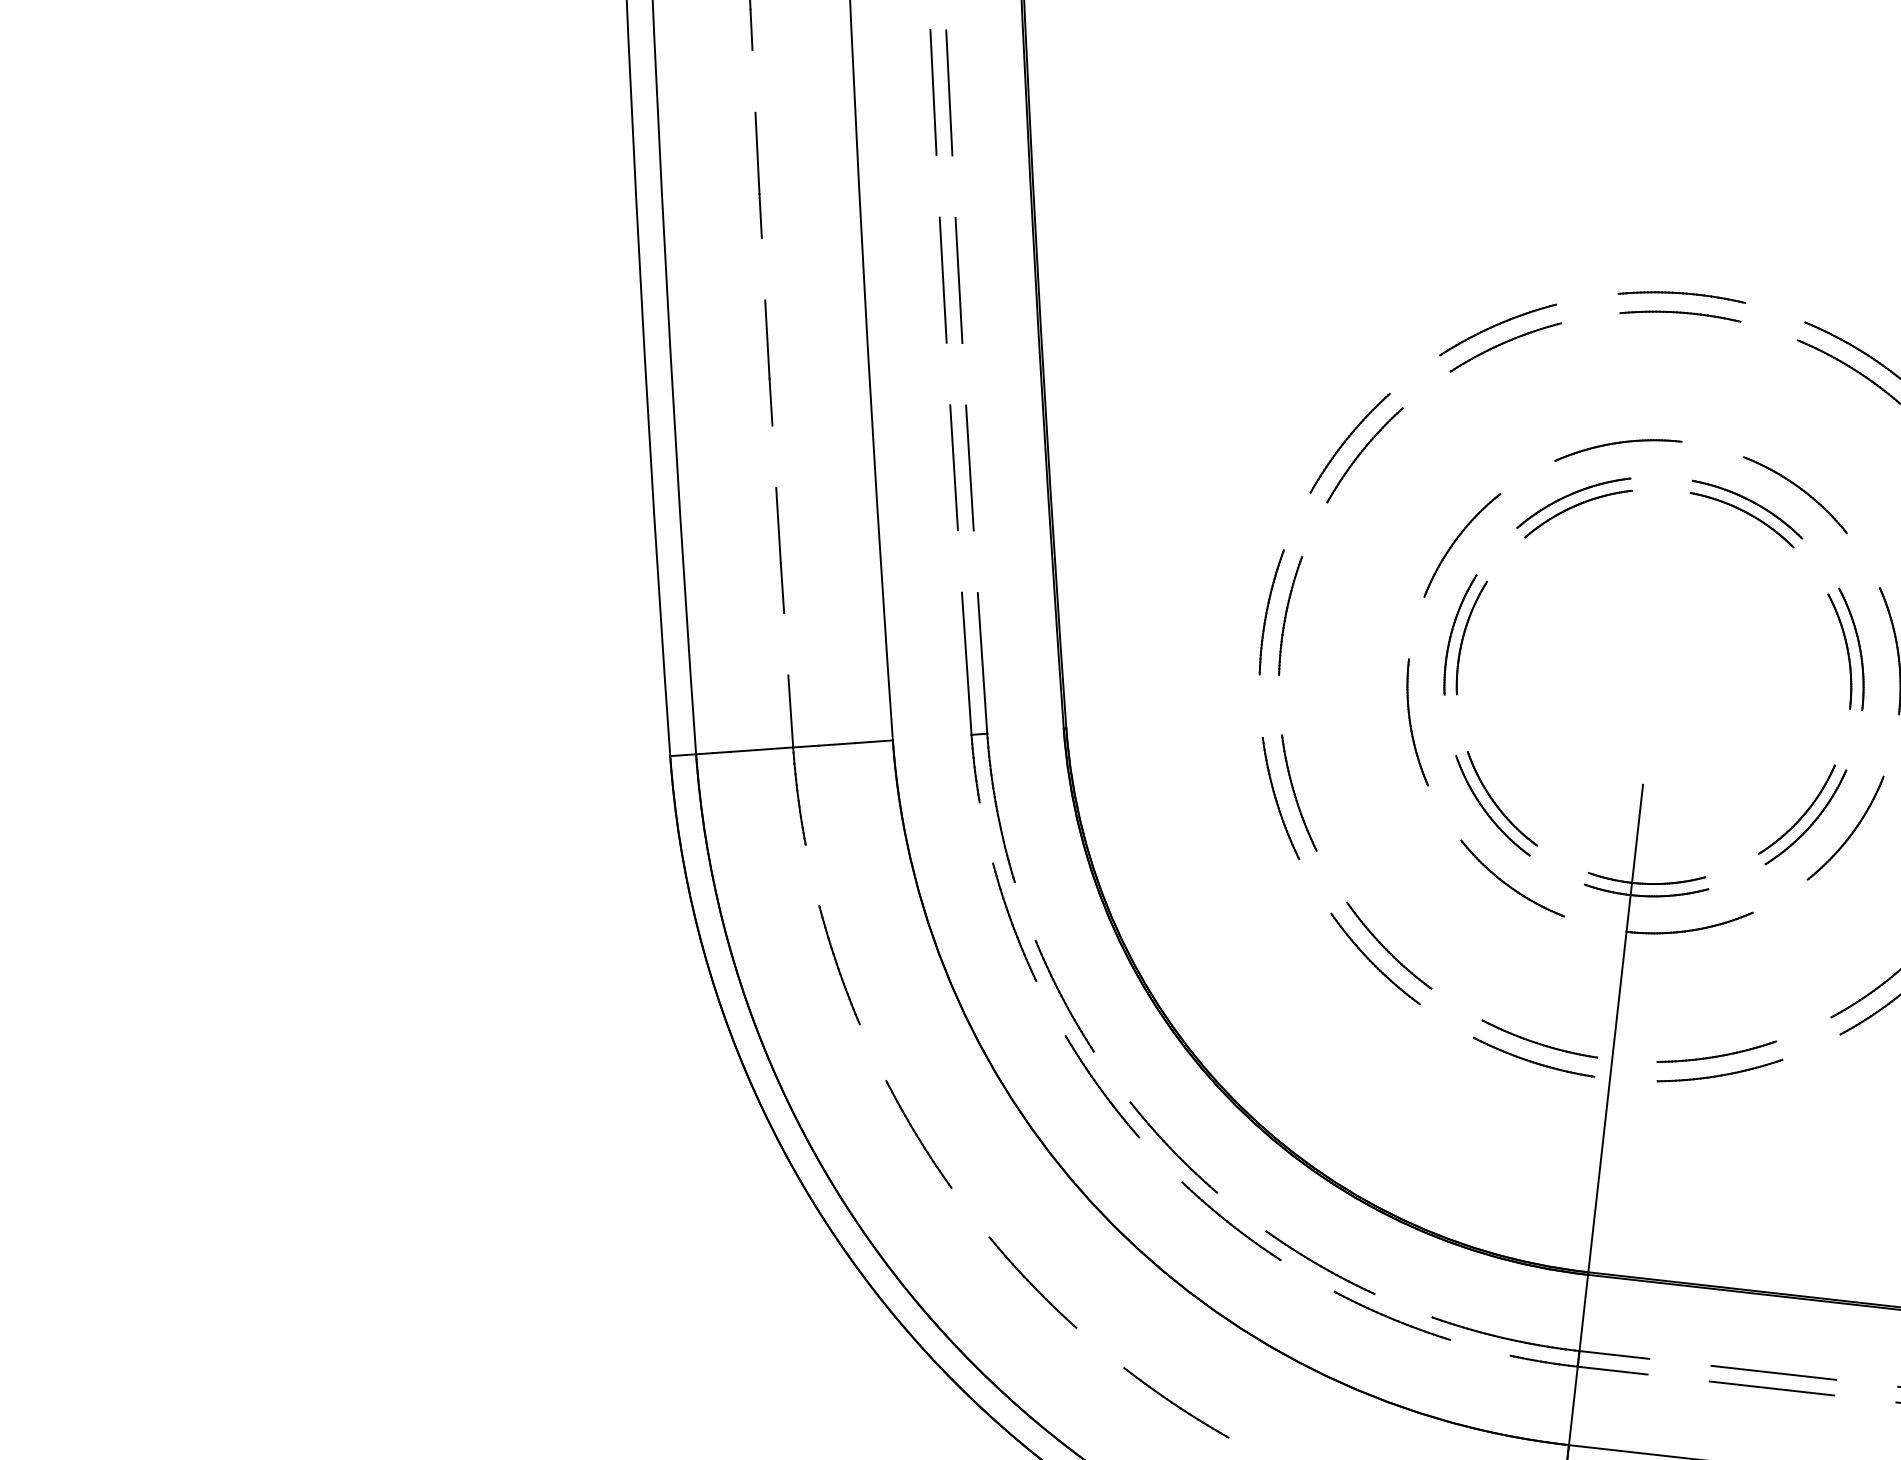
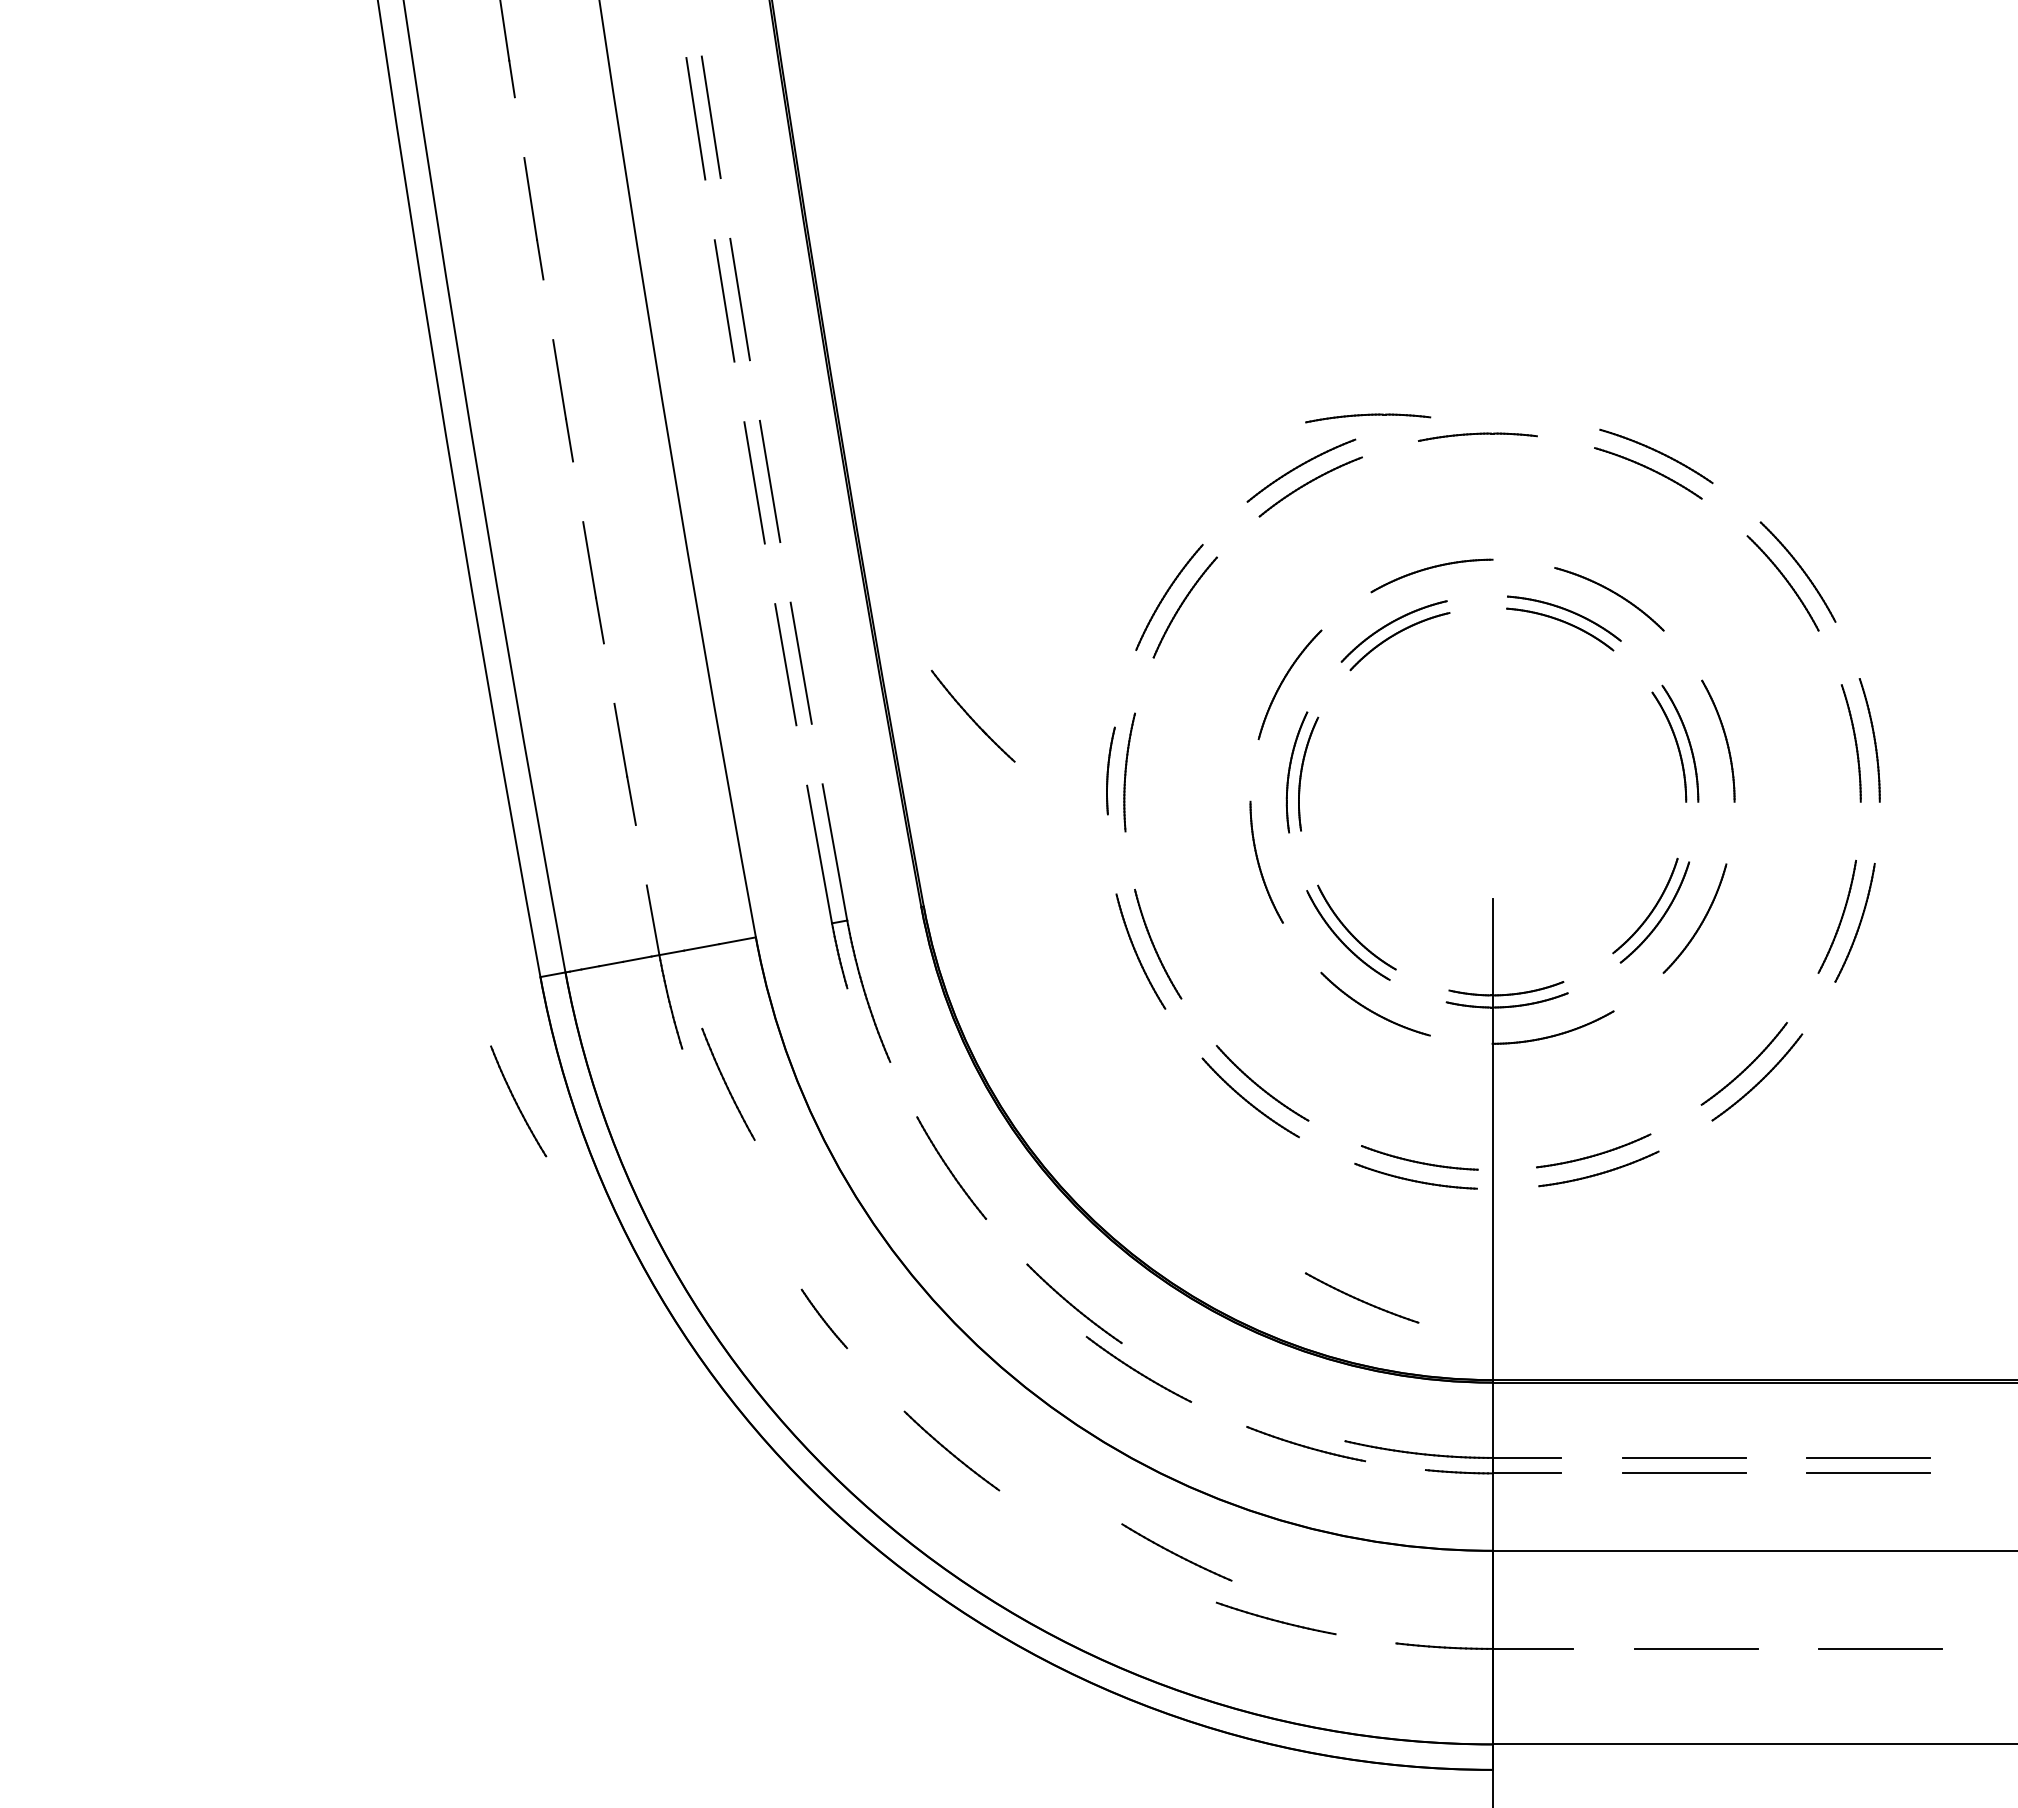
part: (1682, 297) -> (1368, 418), moved
part: (1270, 611) -> (1110, 770), size x0.7
part: (1014, 922) -> (518, 1101), moved
part: (839, 964) -> (728, 1083), moved
part: (1101, 1085) -> (972, 715), moved
part: (919, 1134) -> (824, 1318), size x0.6
part: (1319, 1262) -> (1361, 1297), moved
part: (1175, 1402) -> (1176, 1552), moved

